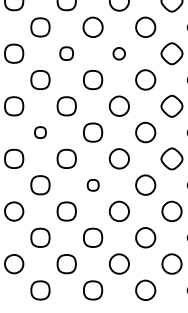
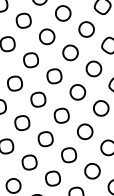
part: (66, 53) -> (30, 60), size x1.43
part: (118, 53) -> (69, 52), size x1.67
part: (40, 132) -> (22, 122), size x1.67
part: (93, 185) -> (69, 155), size x1.67

